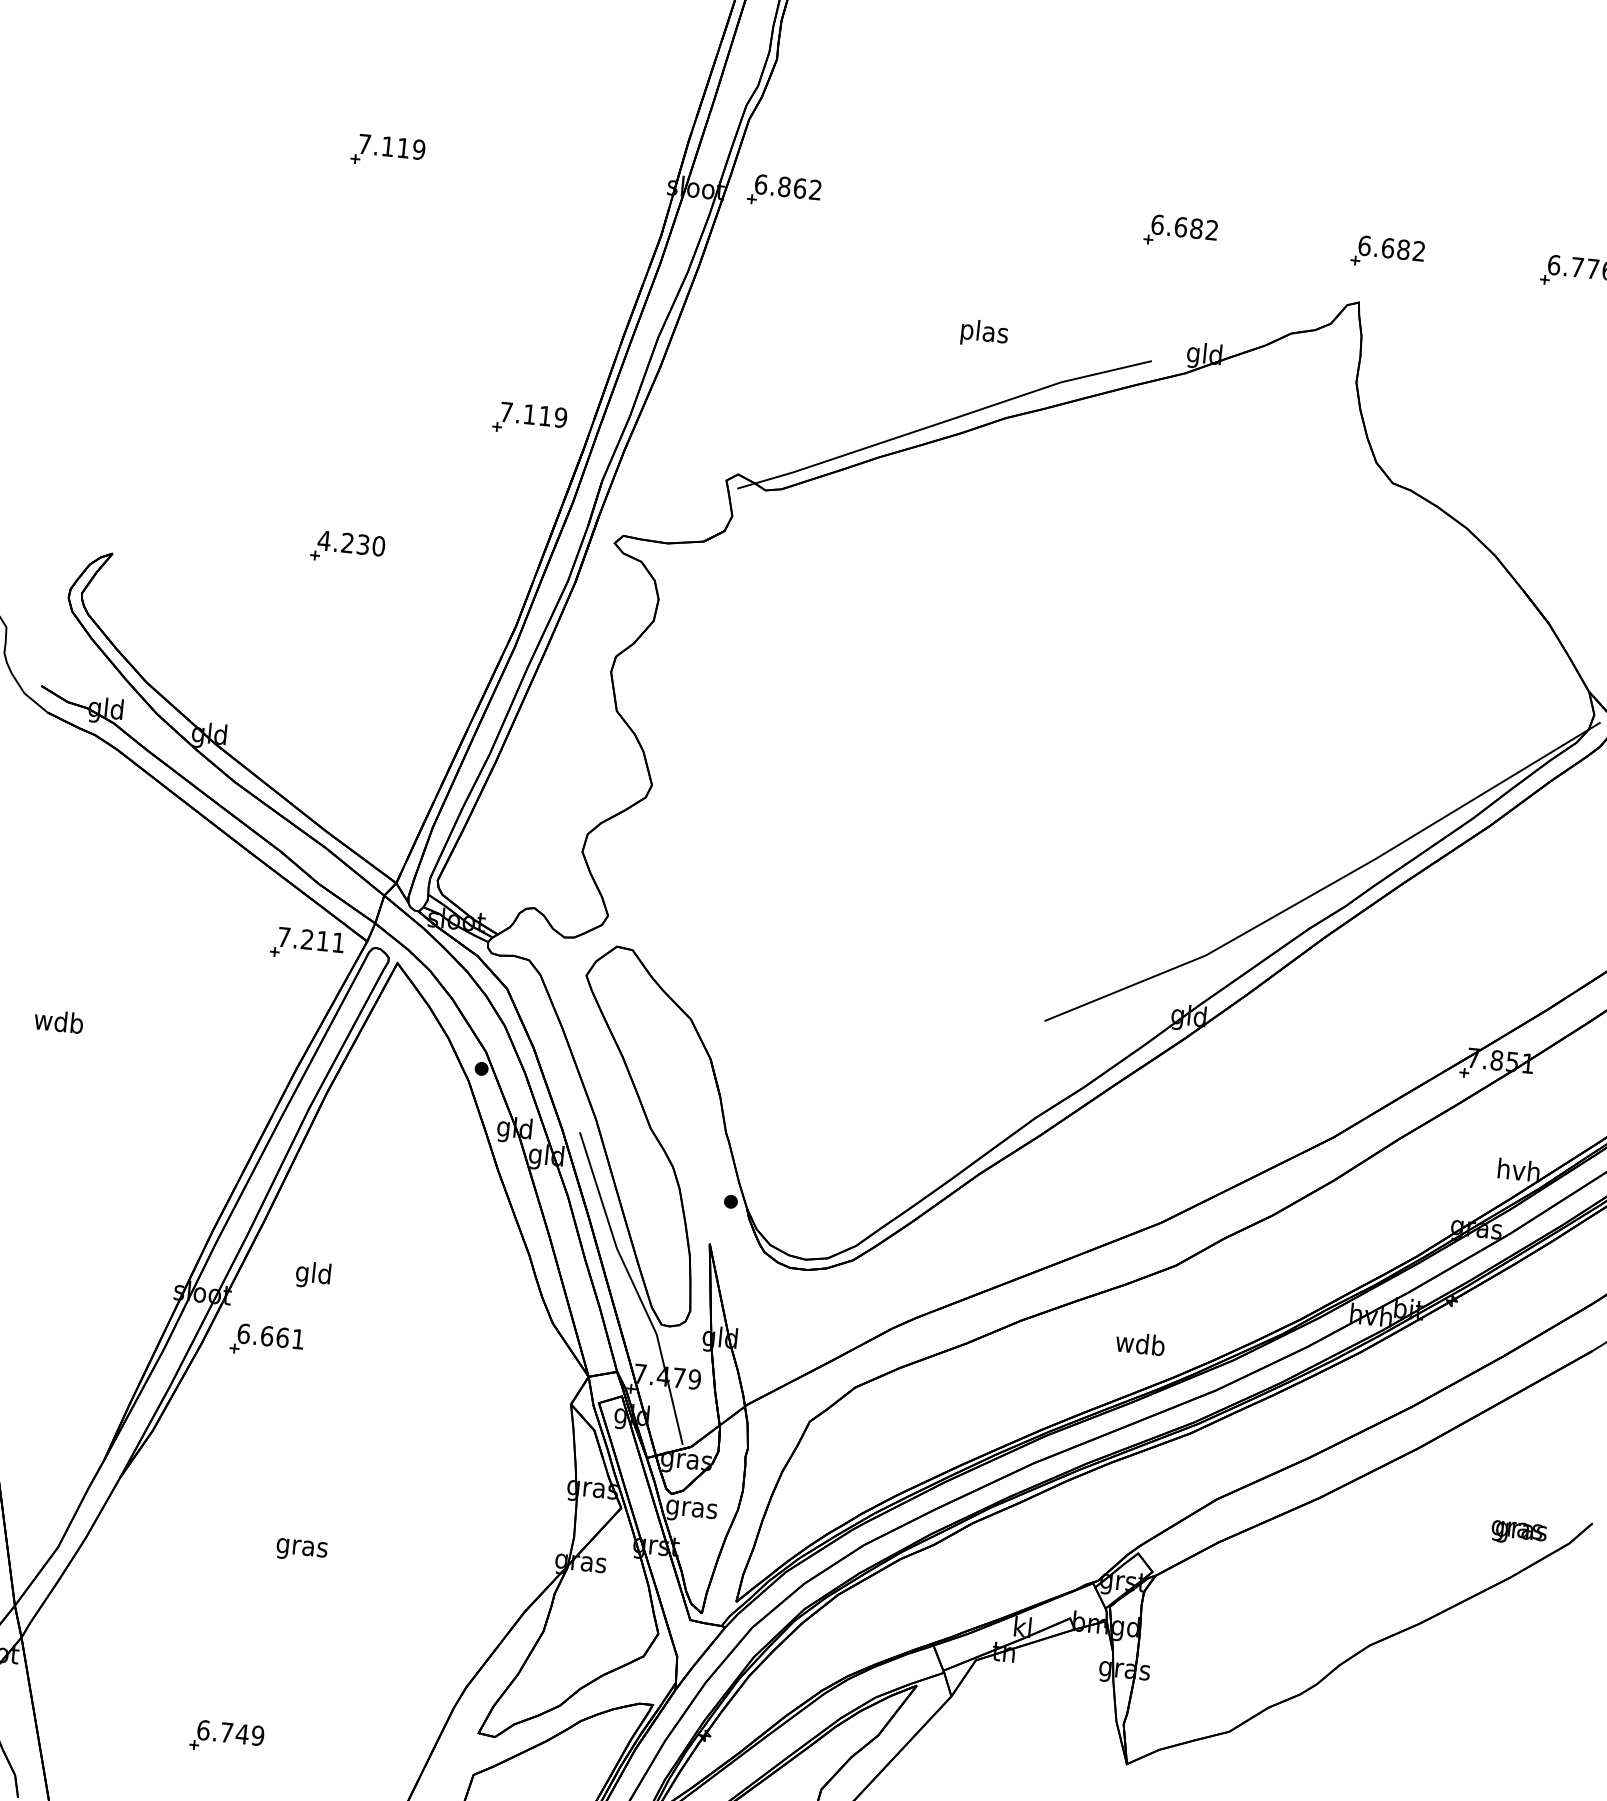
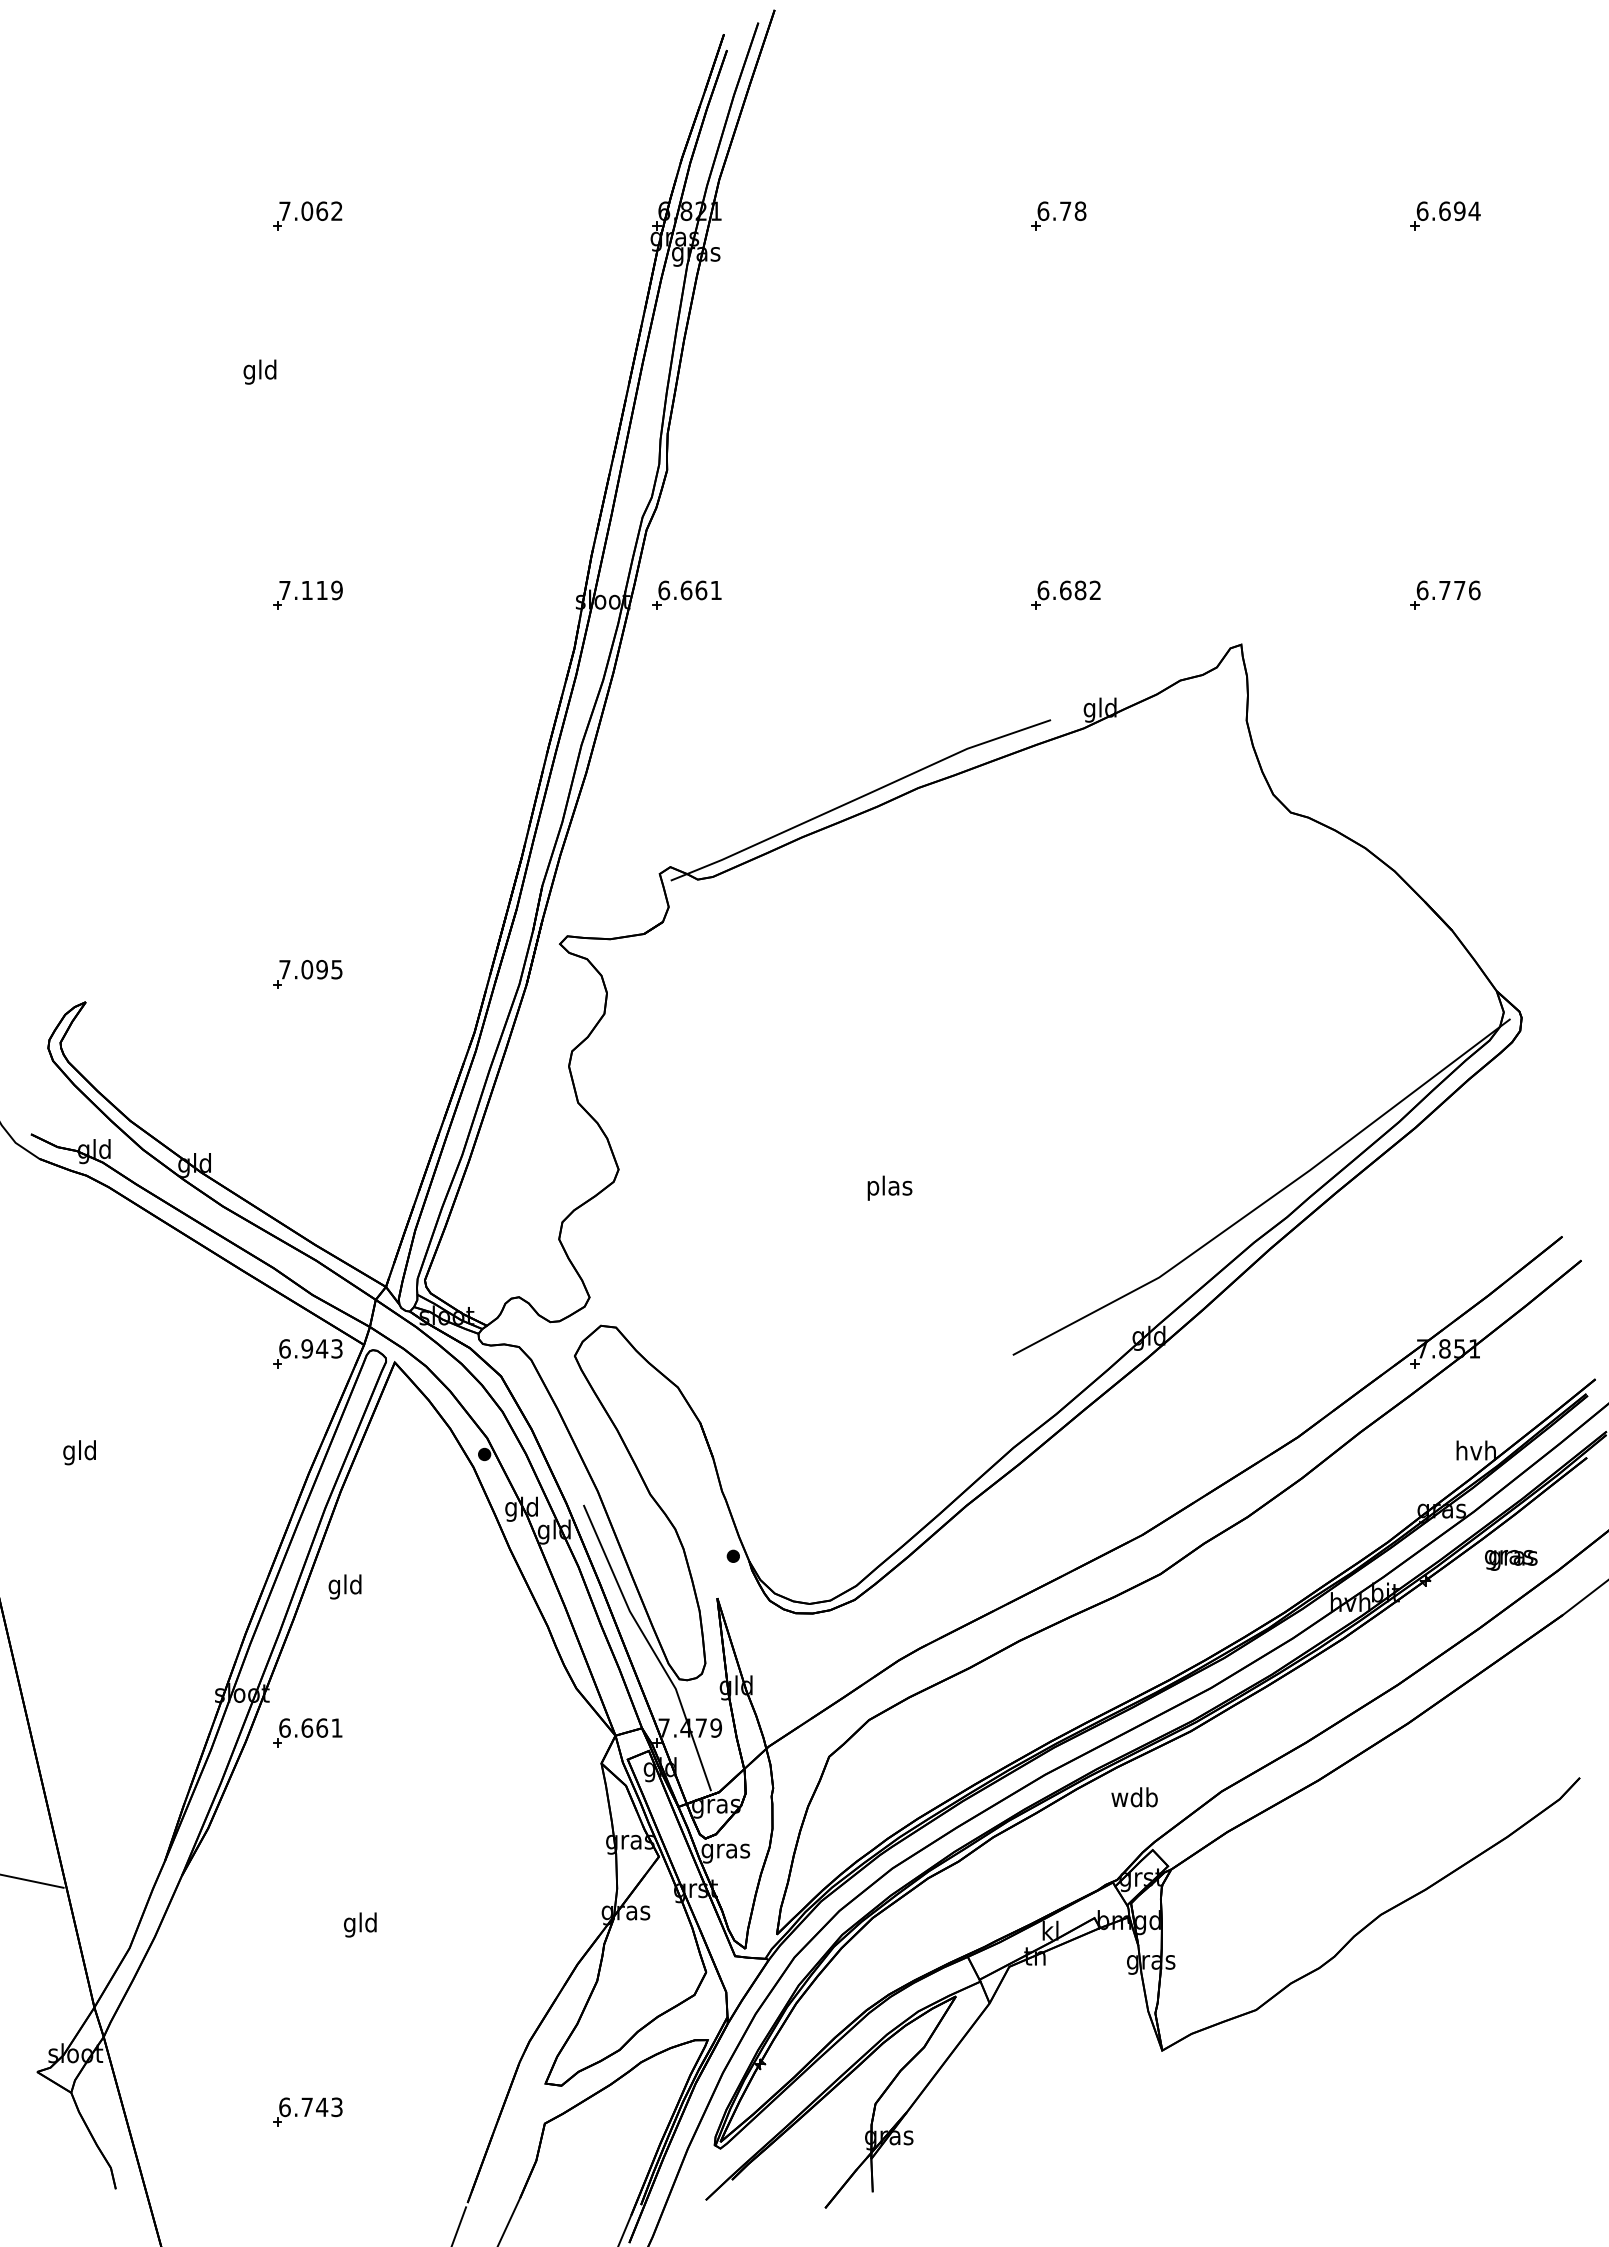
text: (799, 188) -> (700, 590), 6.862 -> 6.661
part: (1387, 252) -> (1263, 594), removed
text: (984, 332) -> (889, 1187), moved
part: (529, 418) -> (467, 834), removed
text: (351, 543) -> (310, 969), 4.230 -> 7.095
text: (310, 939) -> (310, 1348), 7.211 -> 6.943
text: (58, 1023) -> (79, 1452), wdb -> gld
text: (312, 1274) -> (344, 1586), moved
text: (1140, 1343) -> (1134, 1797), moved
text: (1519, 1533) -> (1511, 1560), moved
text: (301, 1547) -> (360, 1924), gras -> gld
text: (257, 1734) -> (336, 2106), 6.749 -> 6.743

